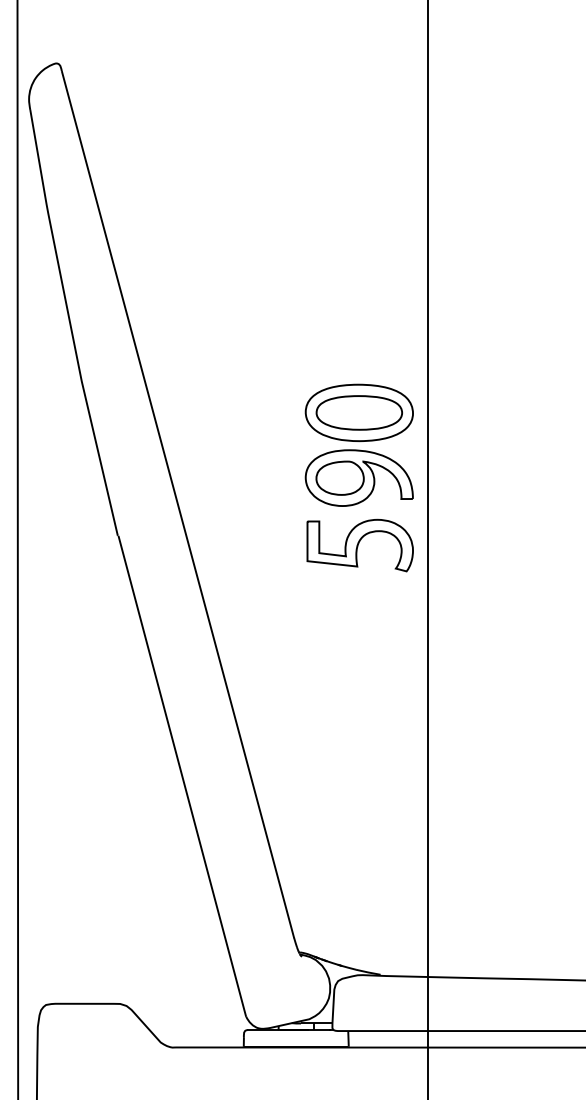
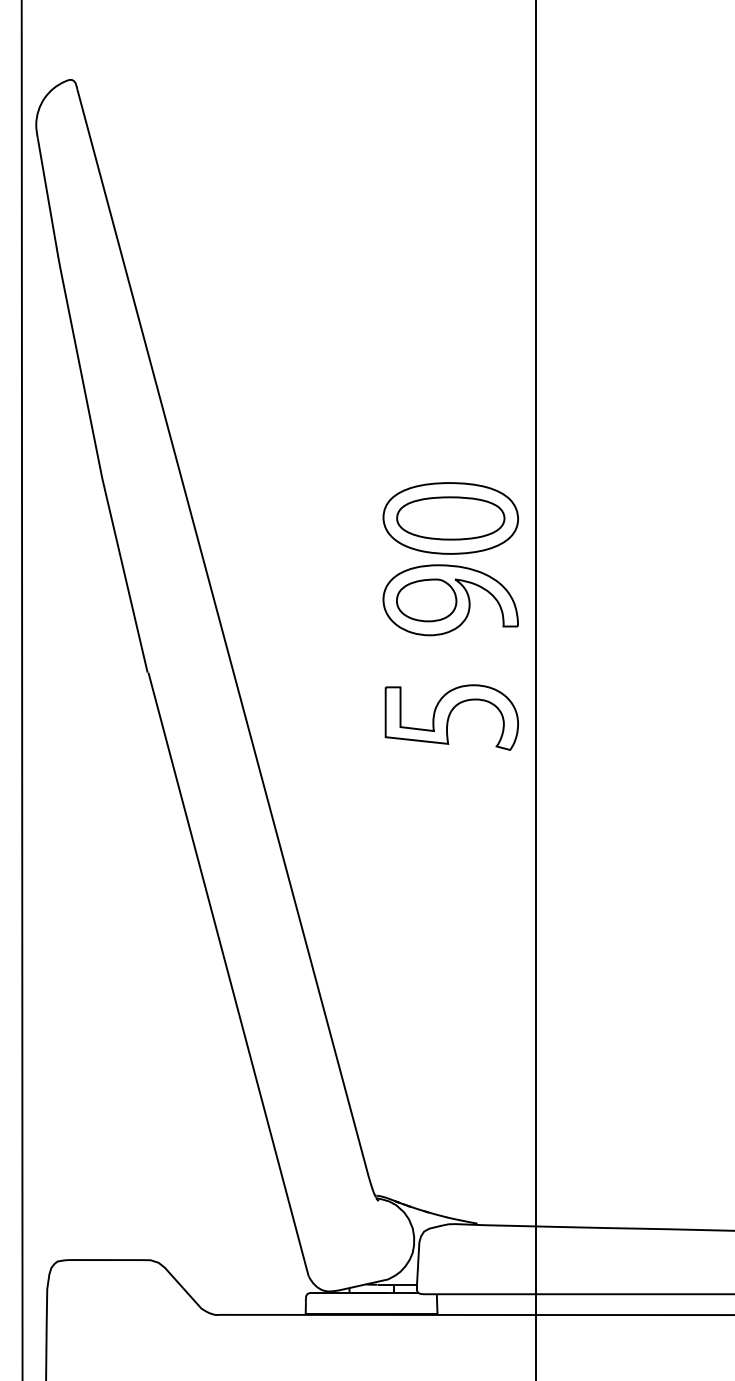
part: (359, 545) -> (450, 717), moved

